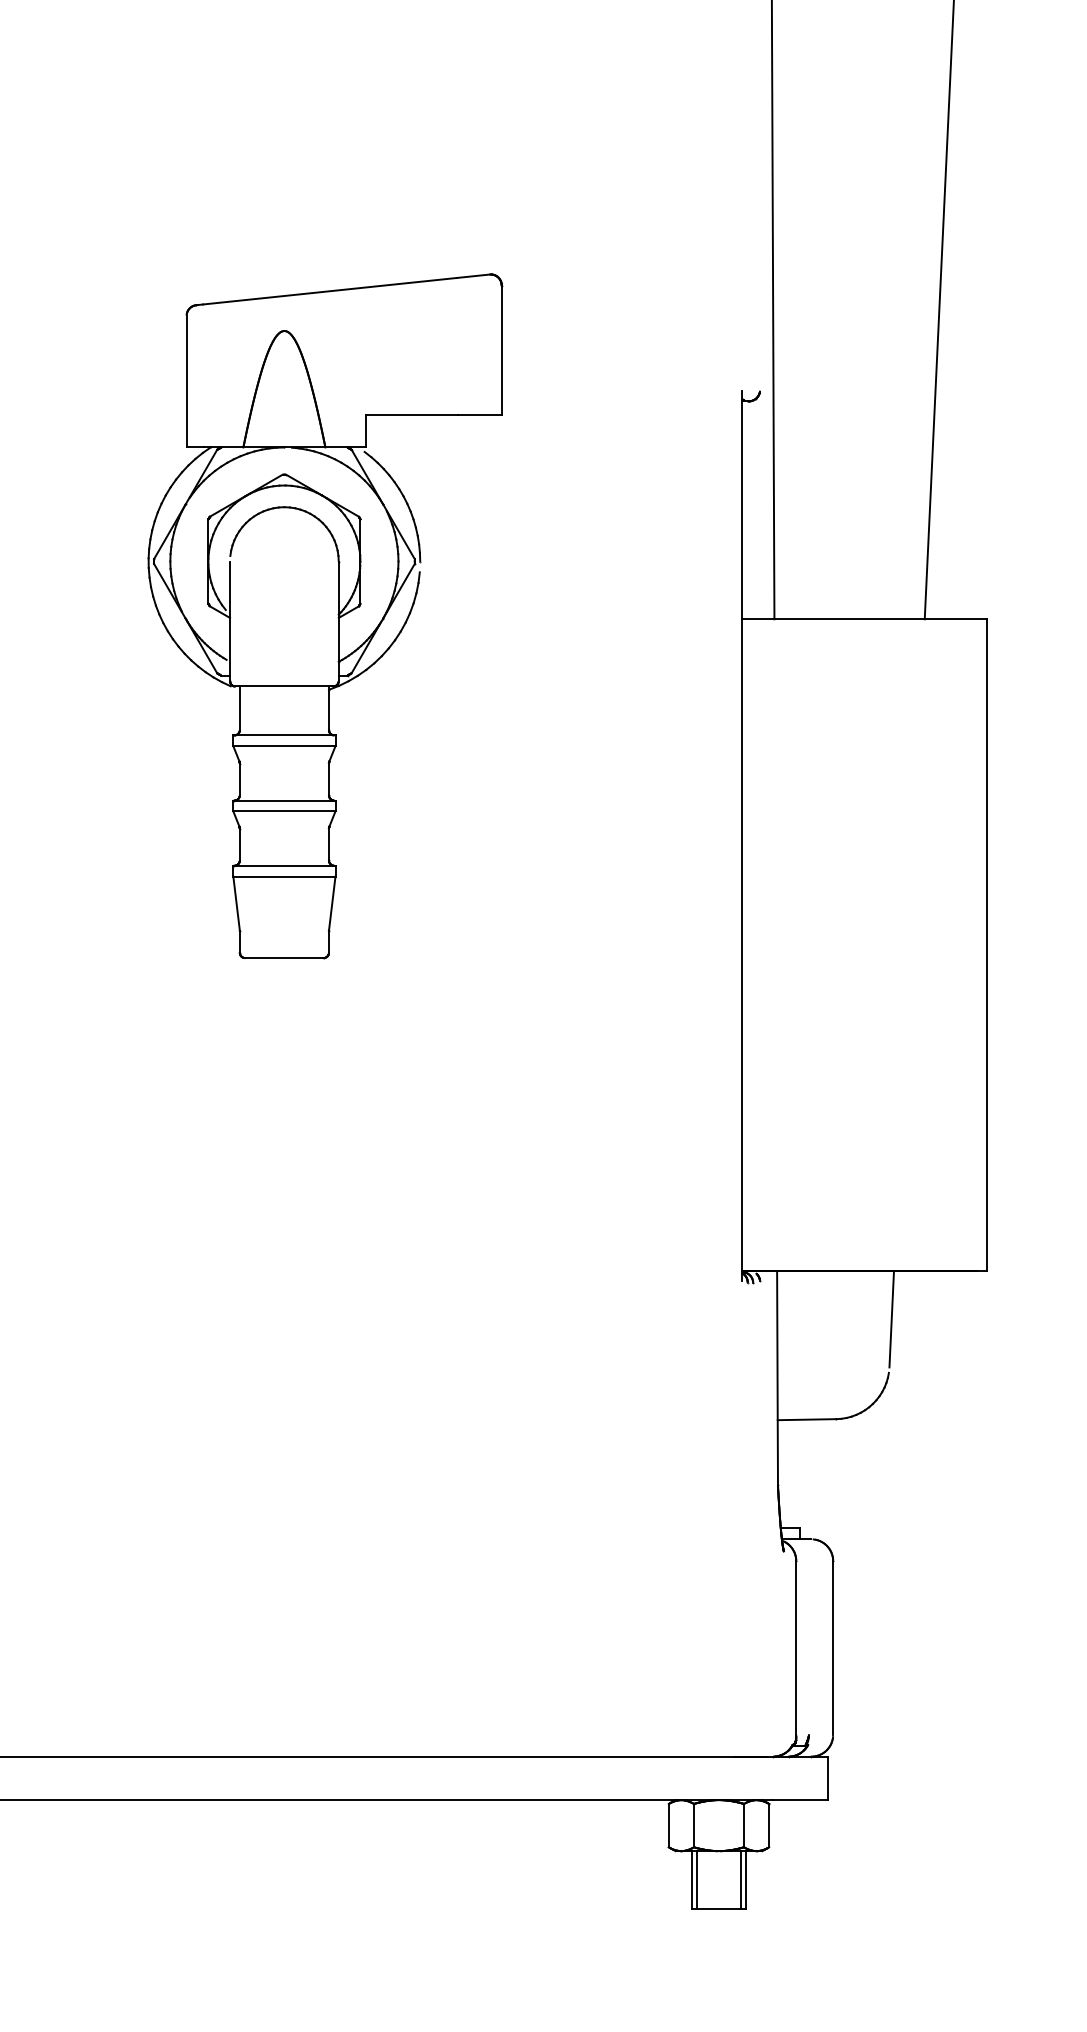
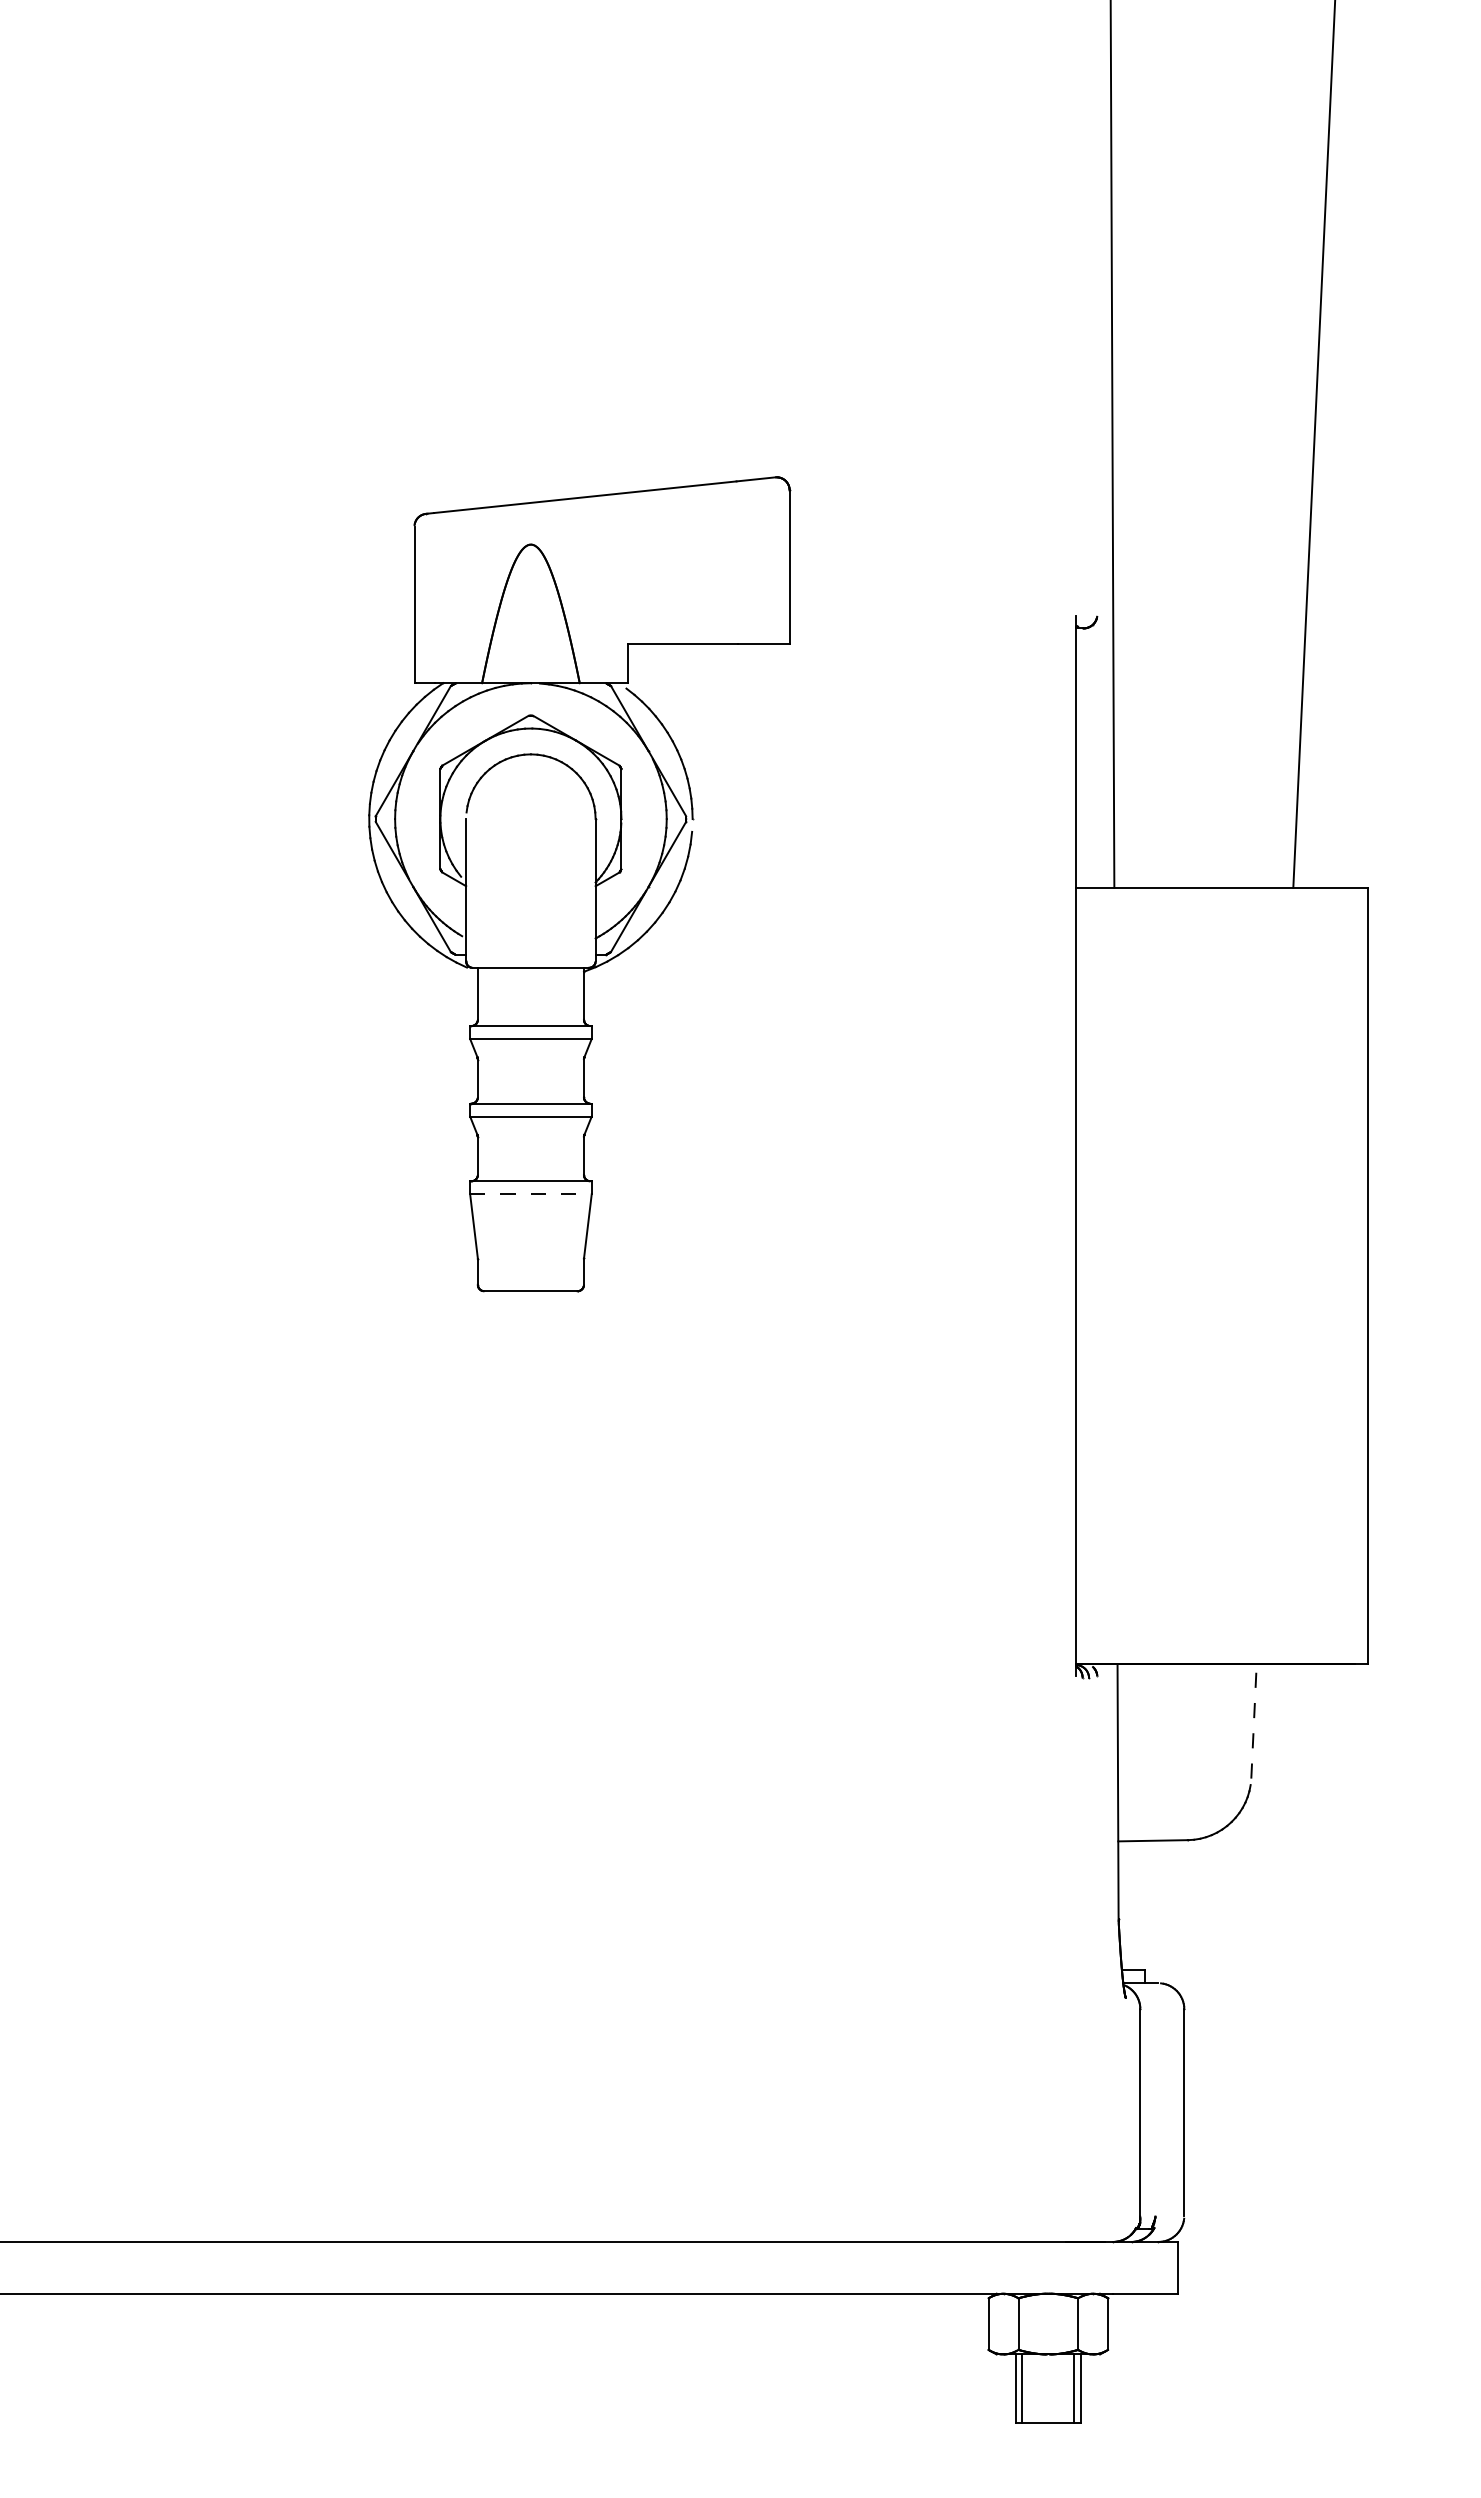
line: (284, 876) -> (530, 1194), solid -> dashed
line: (892, 1318) -> (1254, 1720), solid -> dashed

